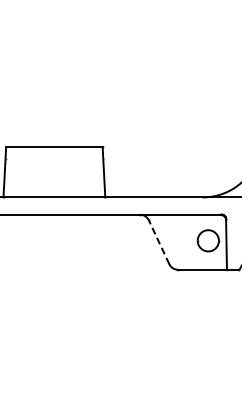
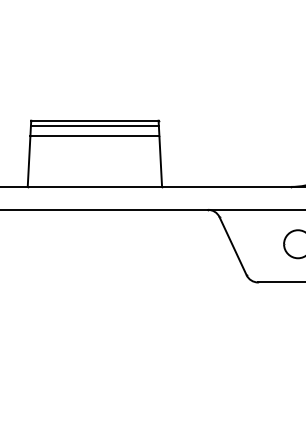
line: (53, 151) -> (93, 126), added
line: (54, 158) -> (95, 135), added
line: (158, 241) -> (232, 245), dashed -> solid

